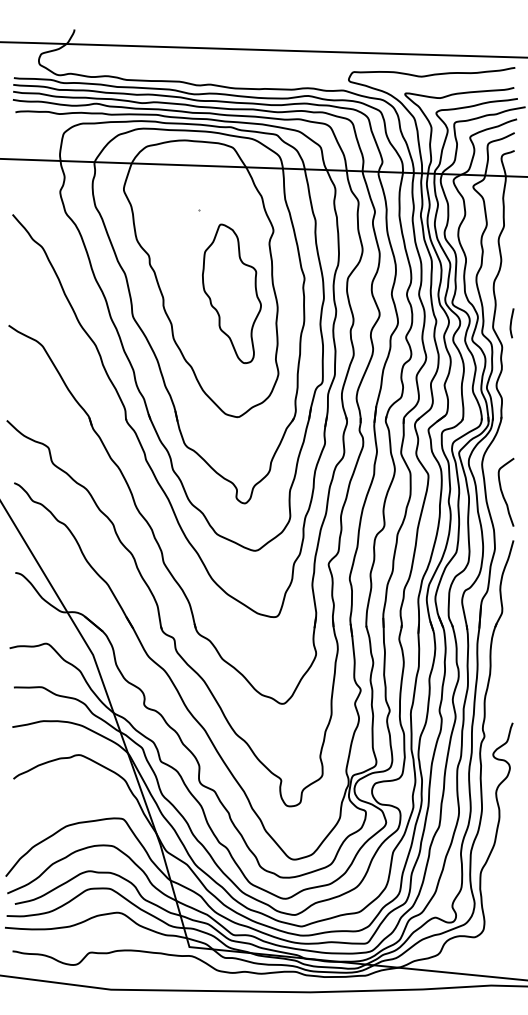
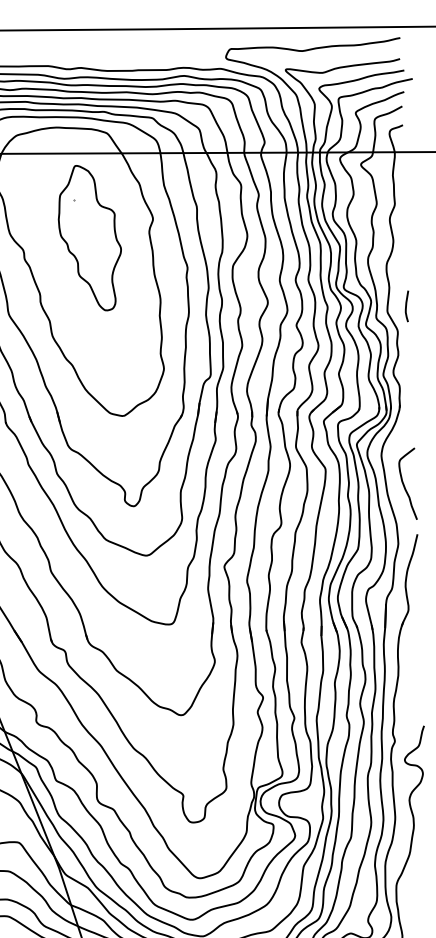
part: (231, 293) -> (89, 237), moved

